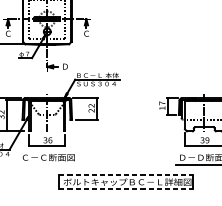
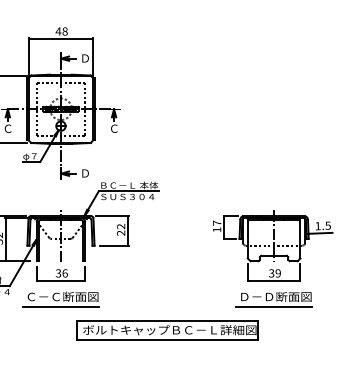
line: (46, 164) -> (60, 306), added
line: (126, 175) -> (168, 320), dashed -> solid
line: (126, 189) -> (168, 339), dashed -> solid

